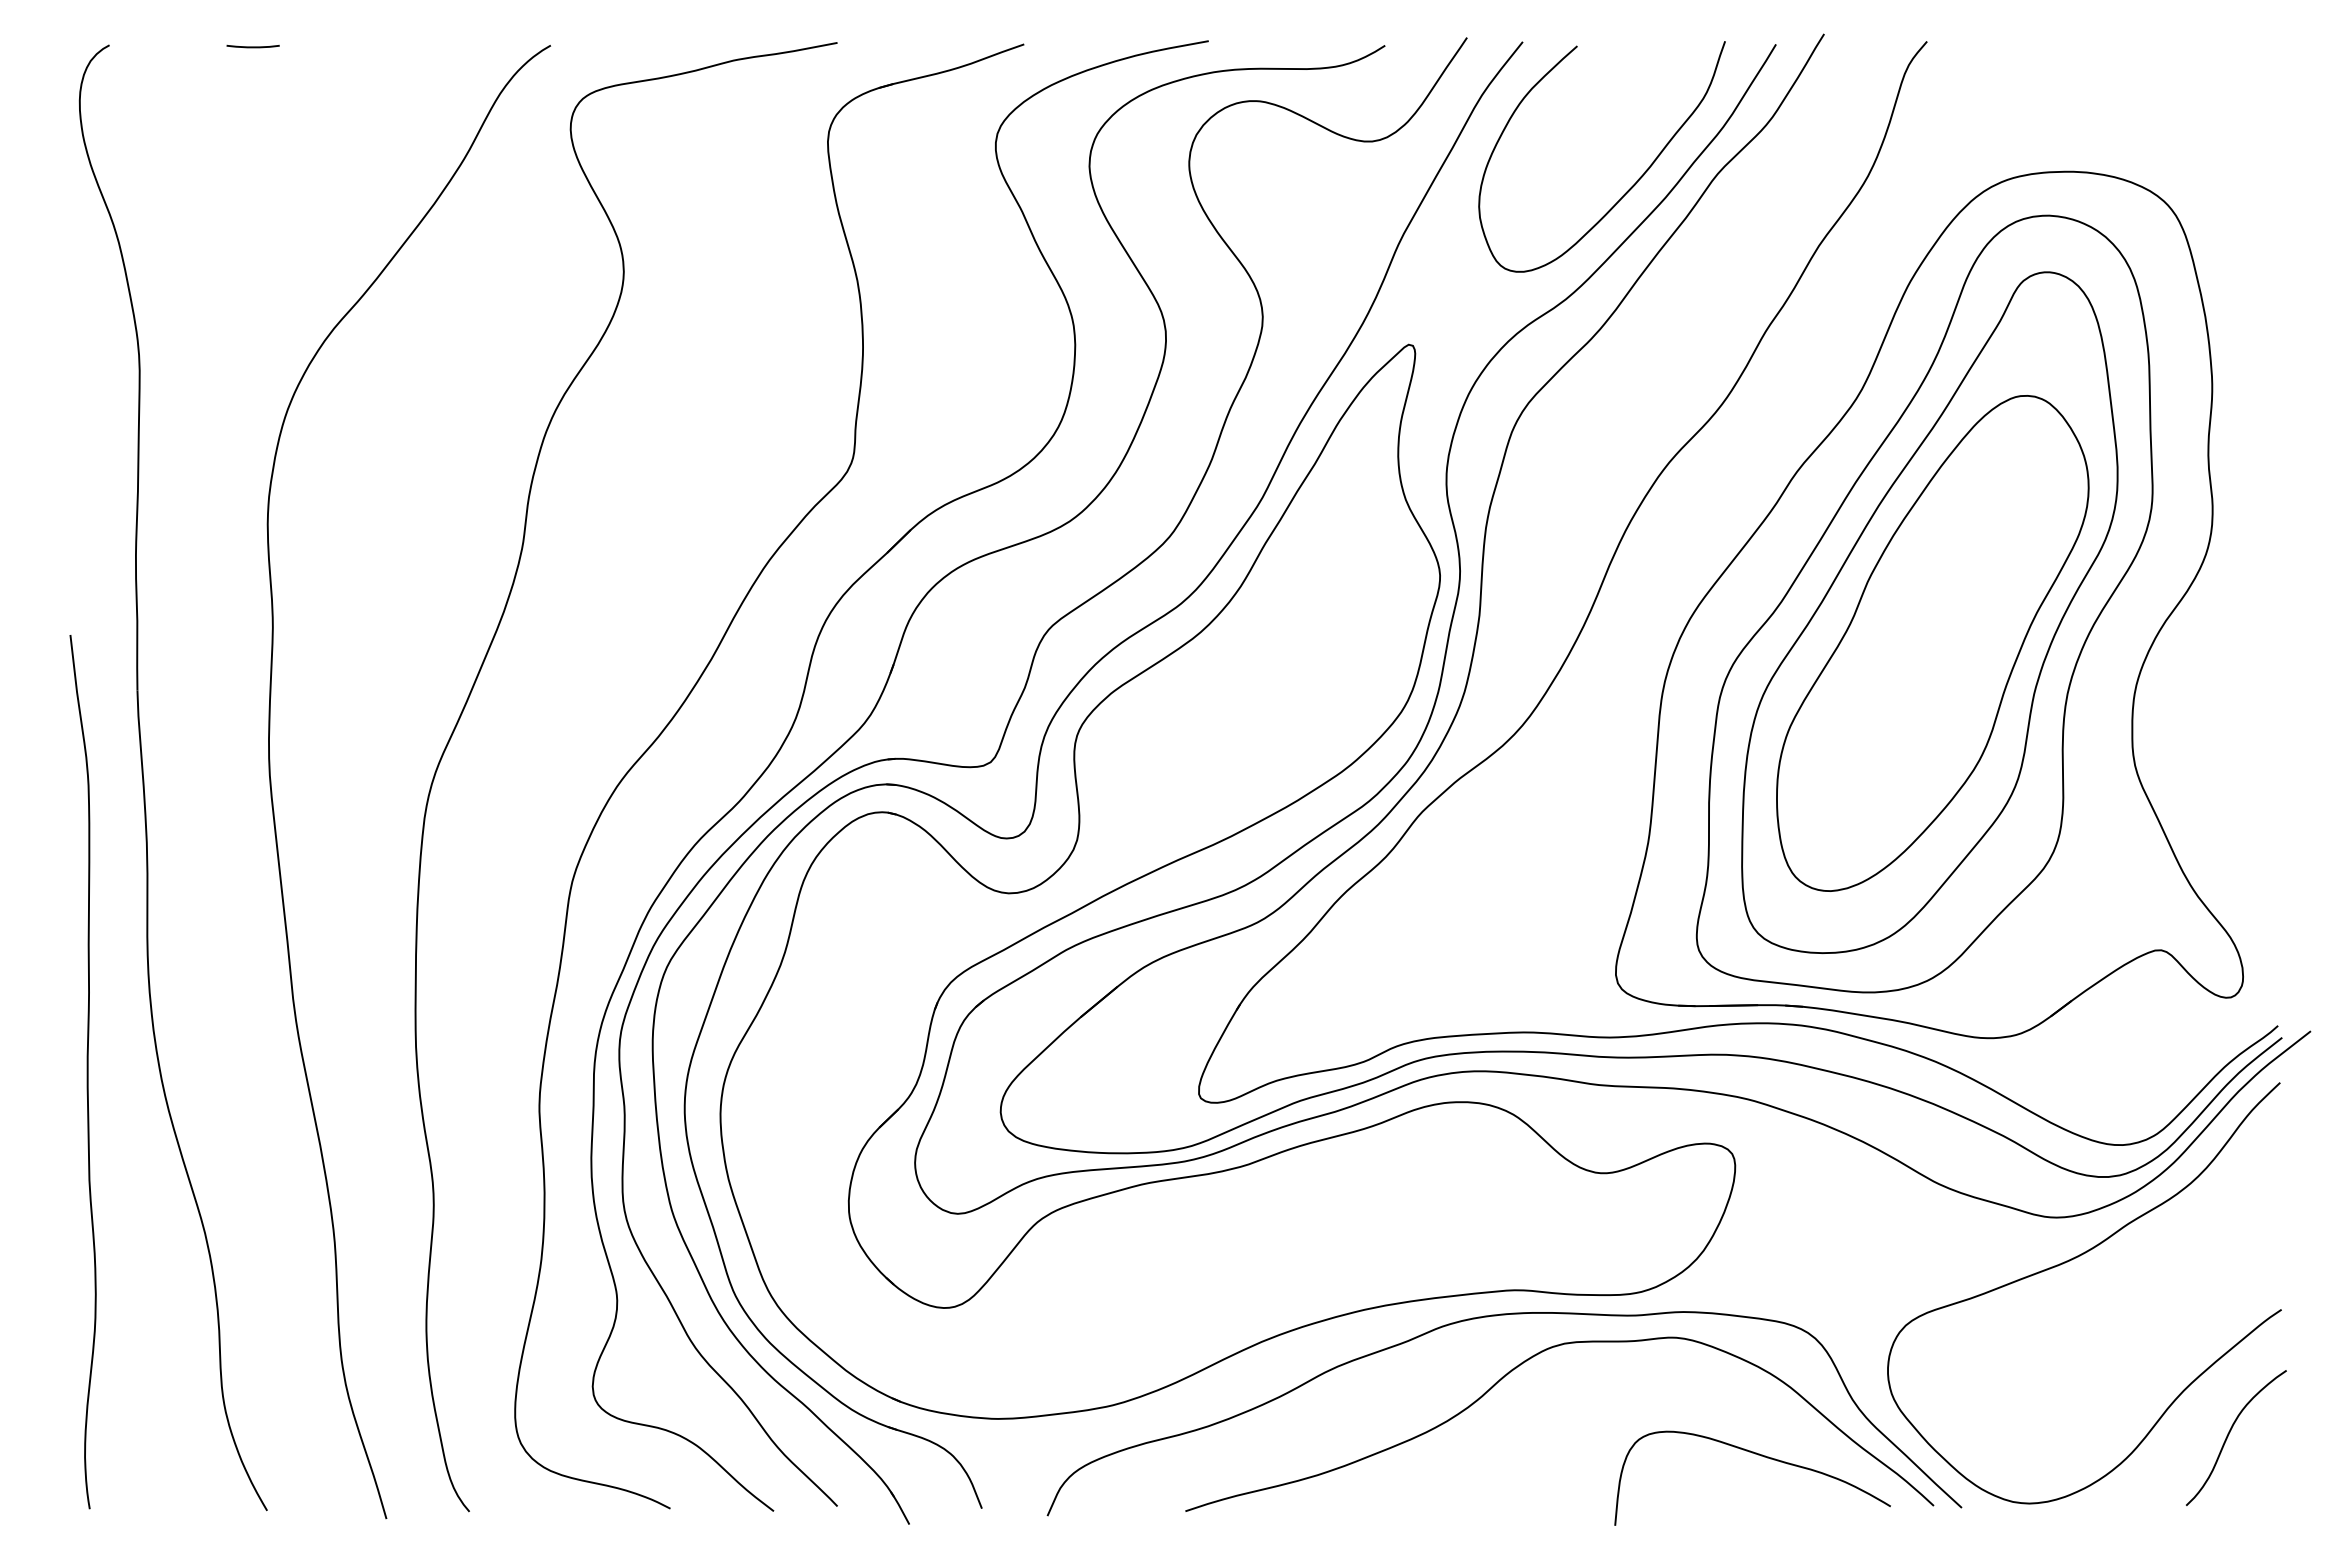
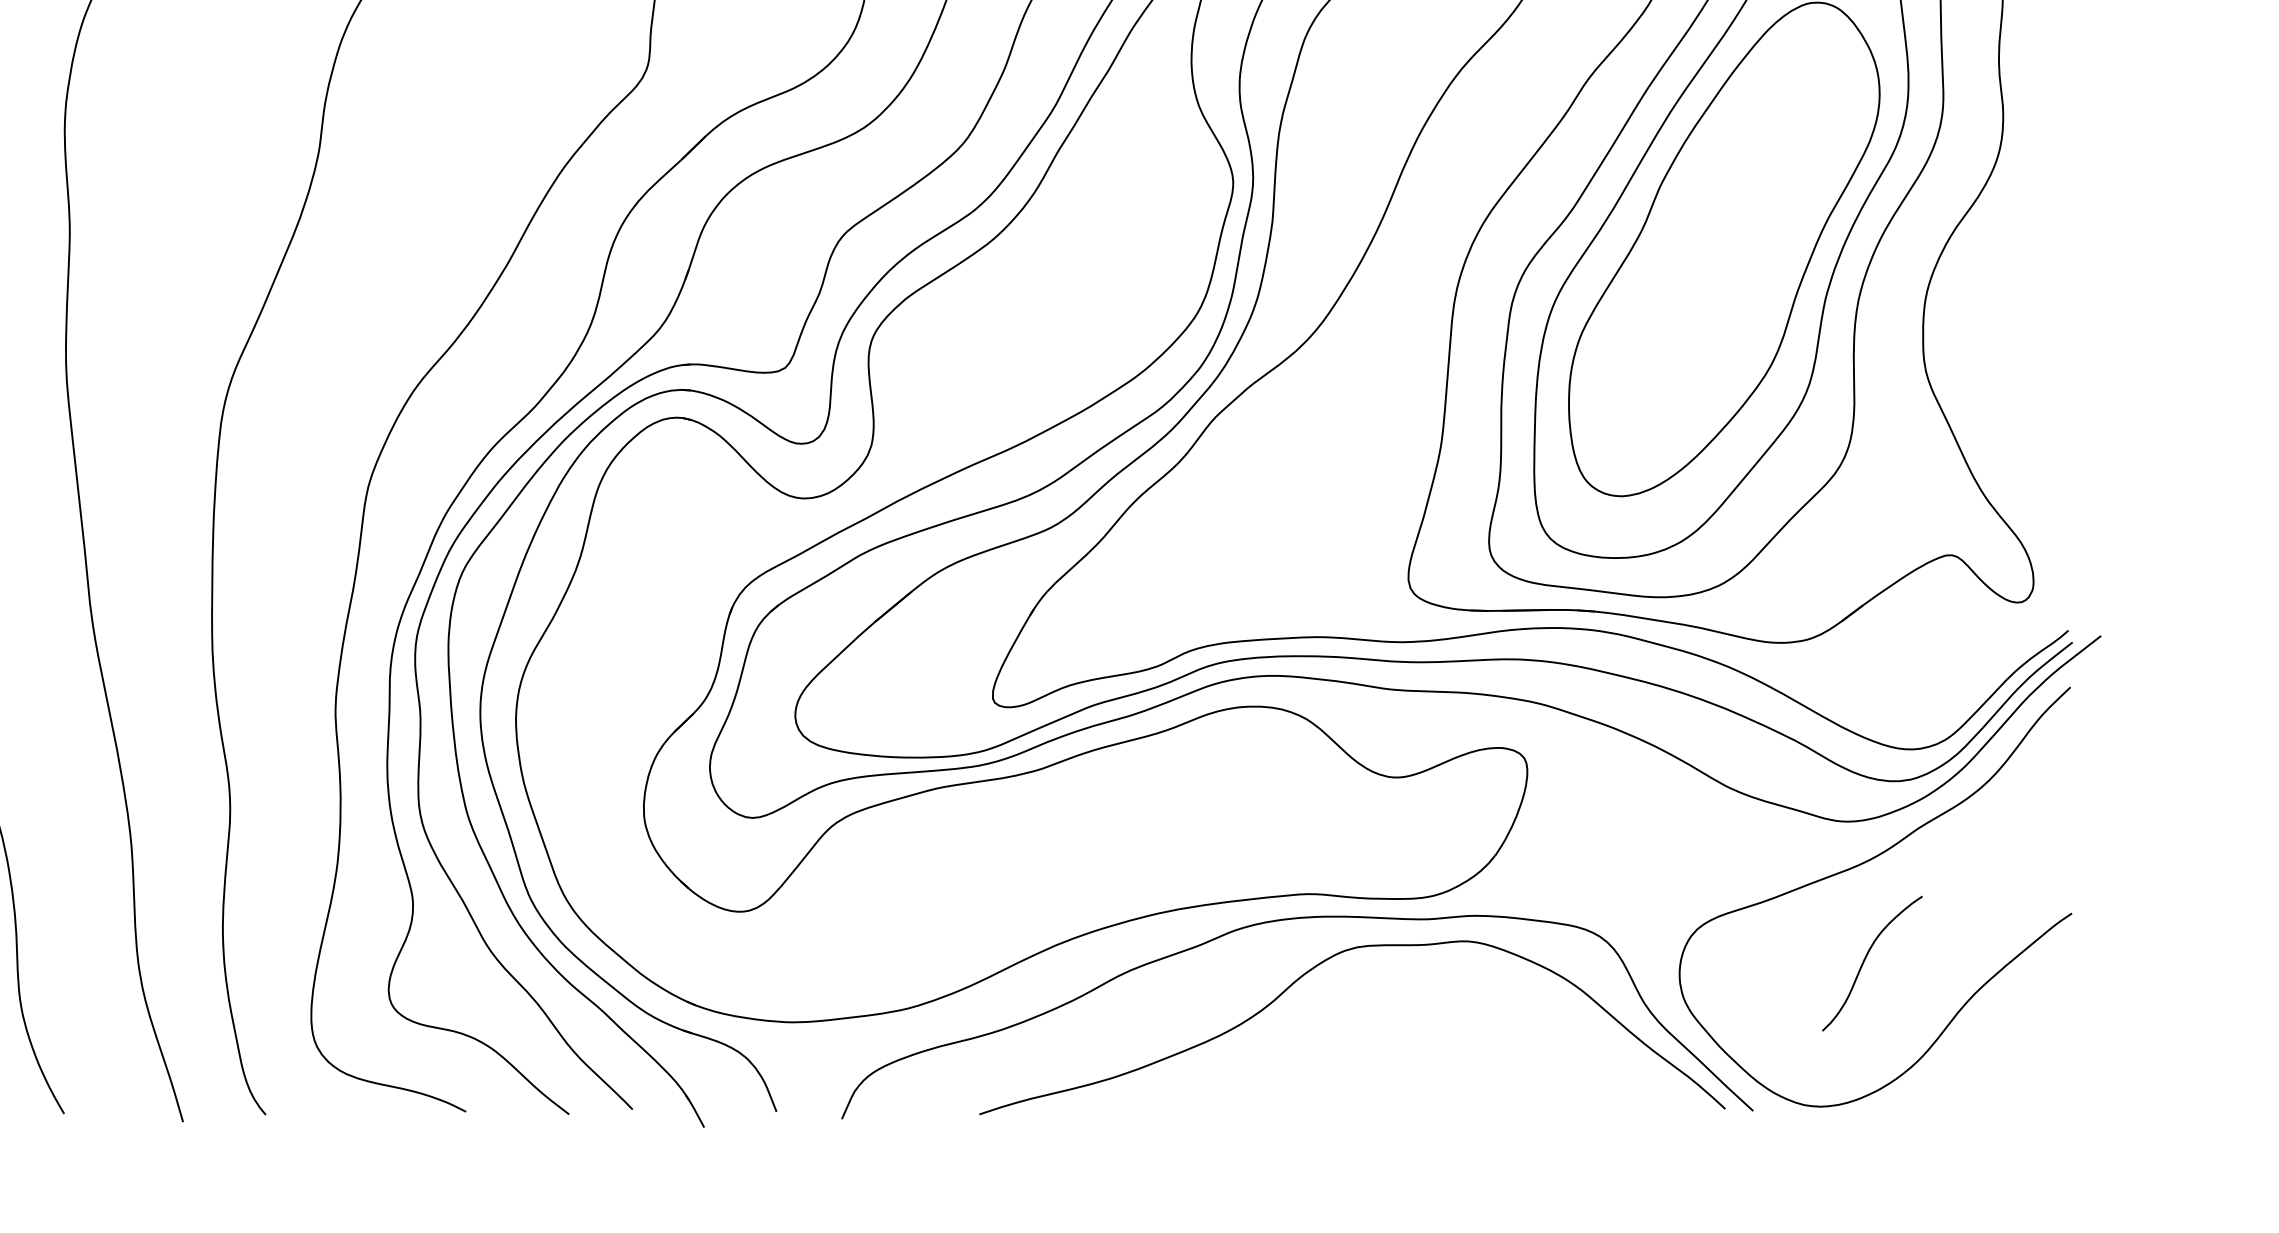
curve: (2229, 1434) -> (1865, 960), moved
curve: (1758, 1455) -> (1550, 1058), removed

